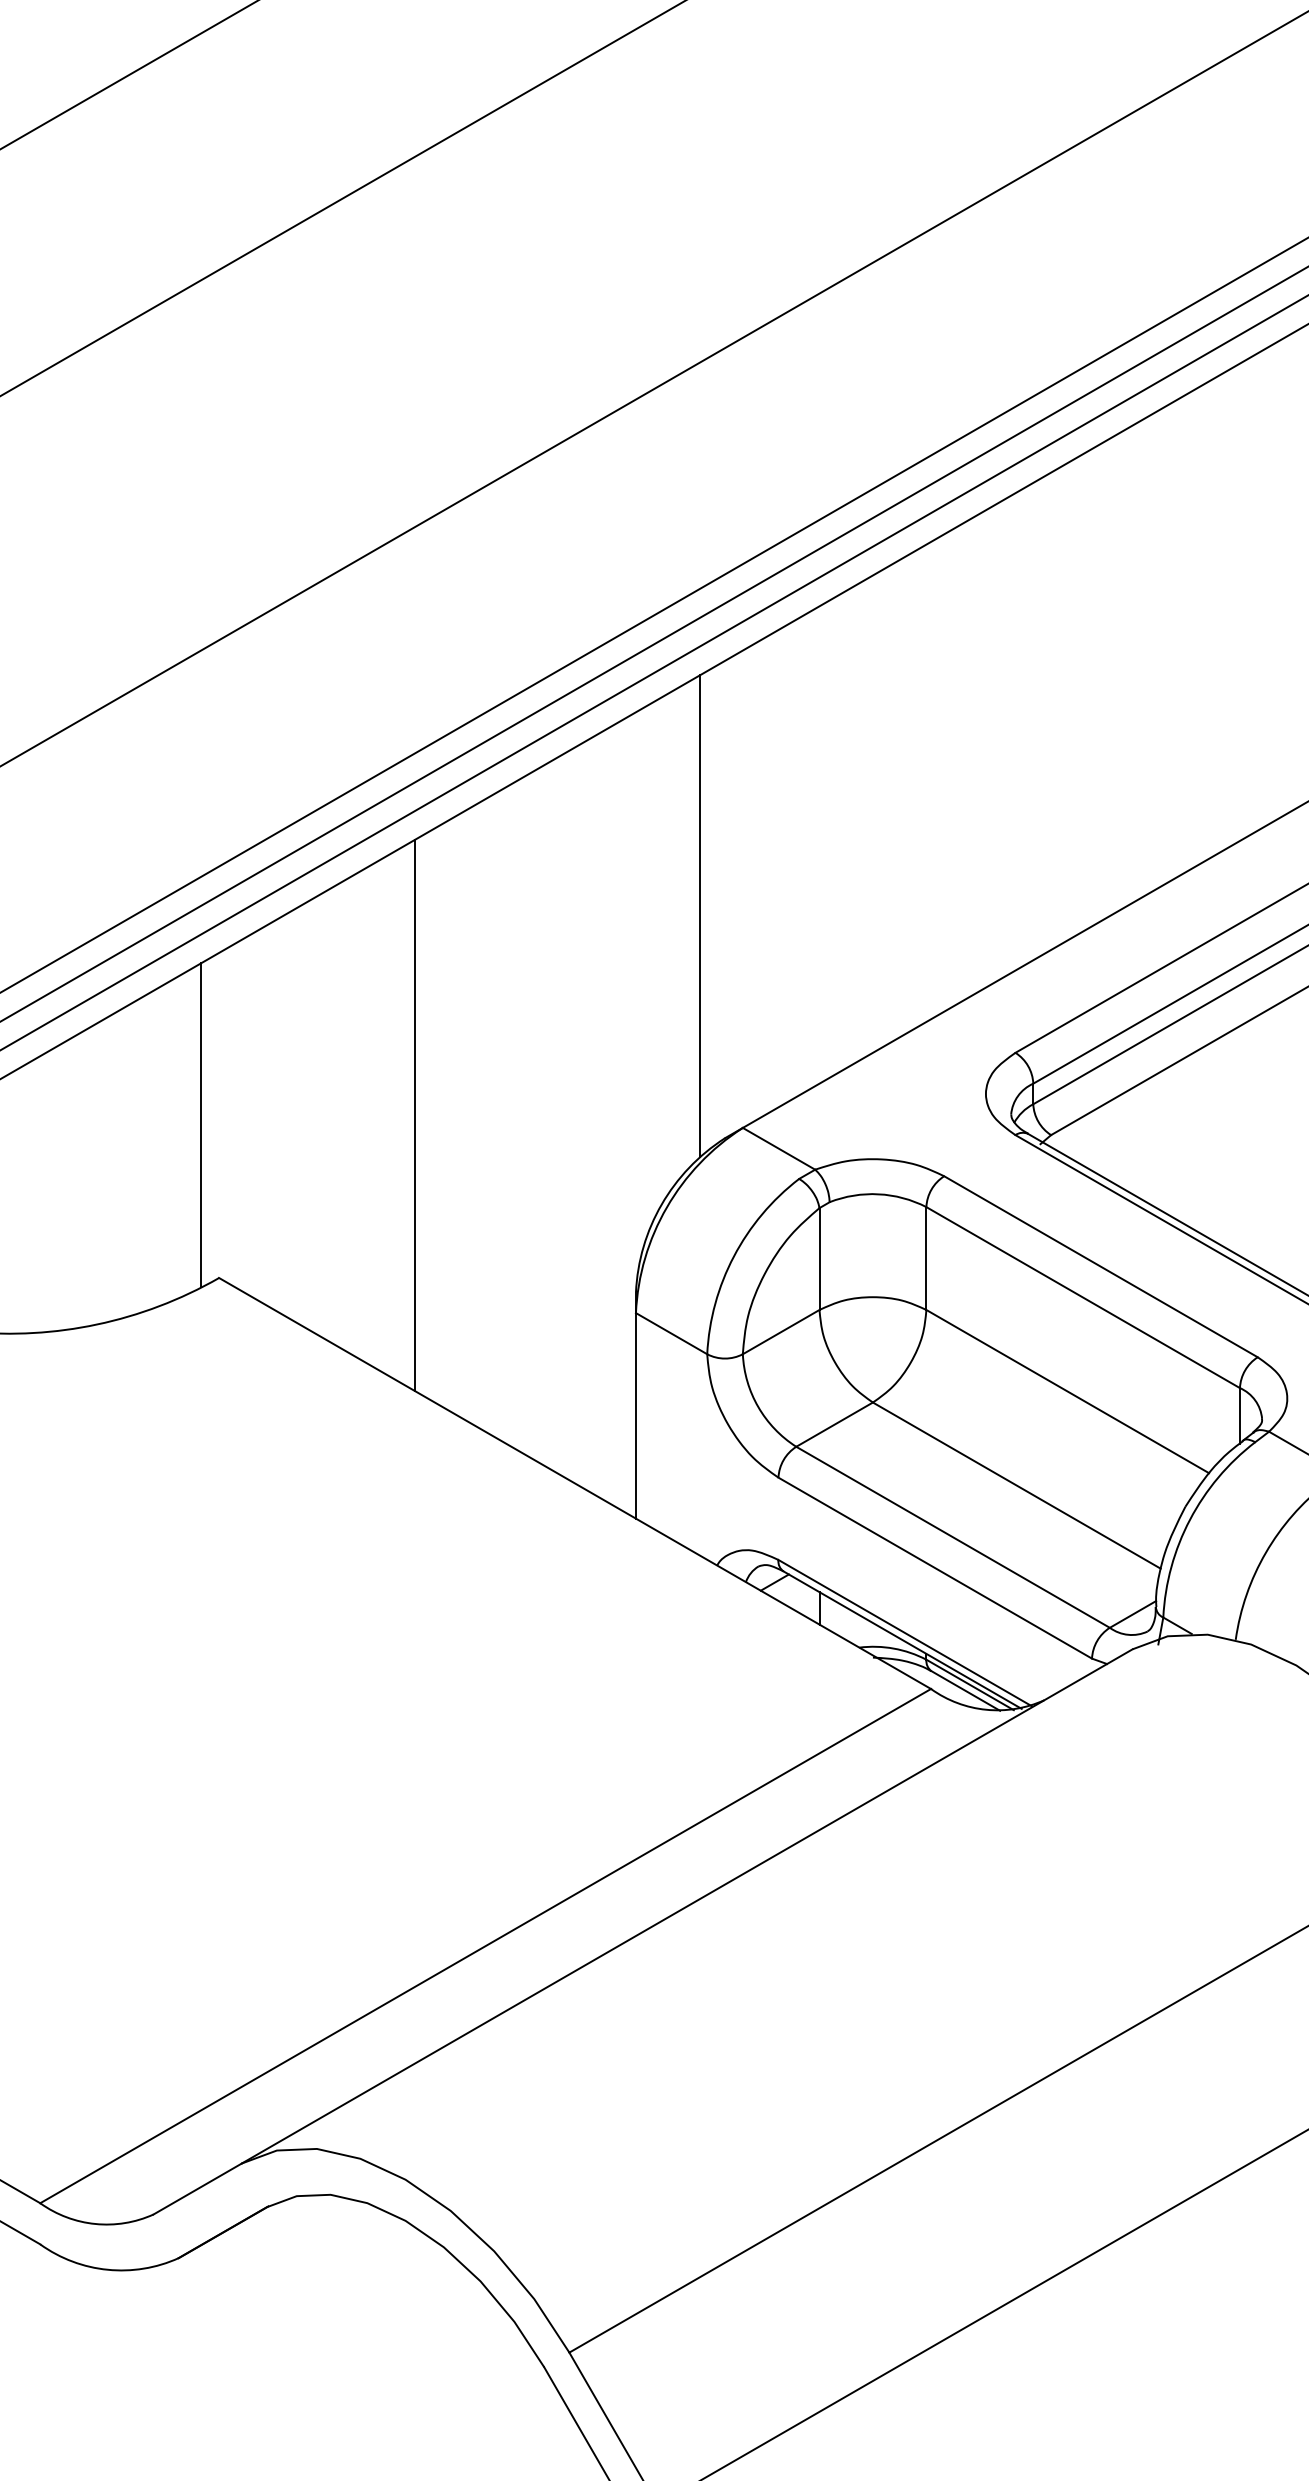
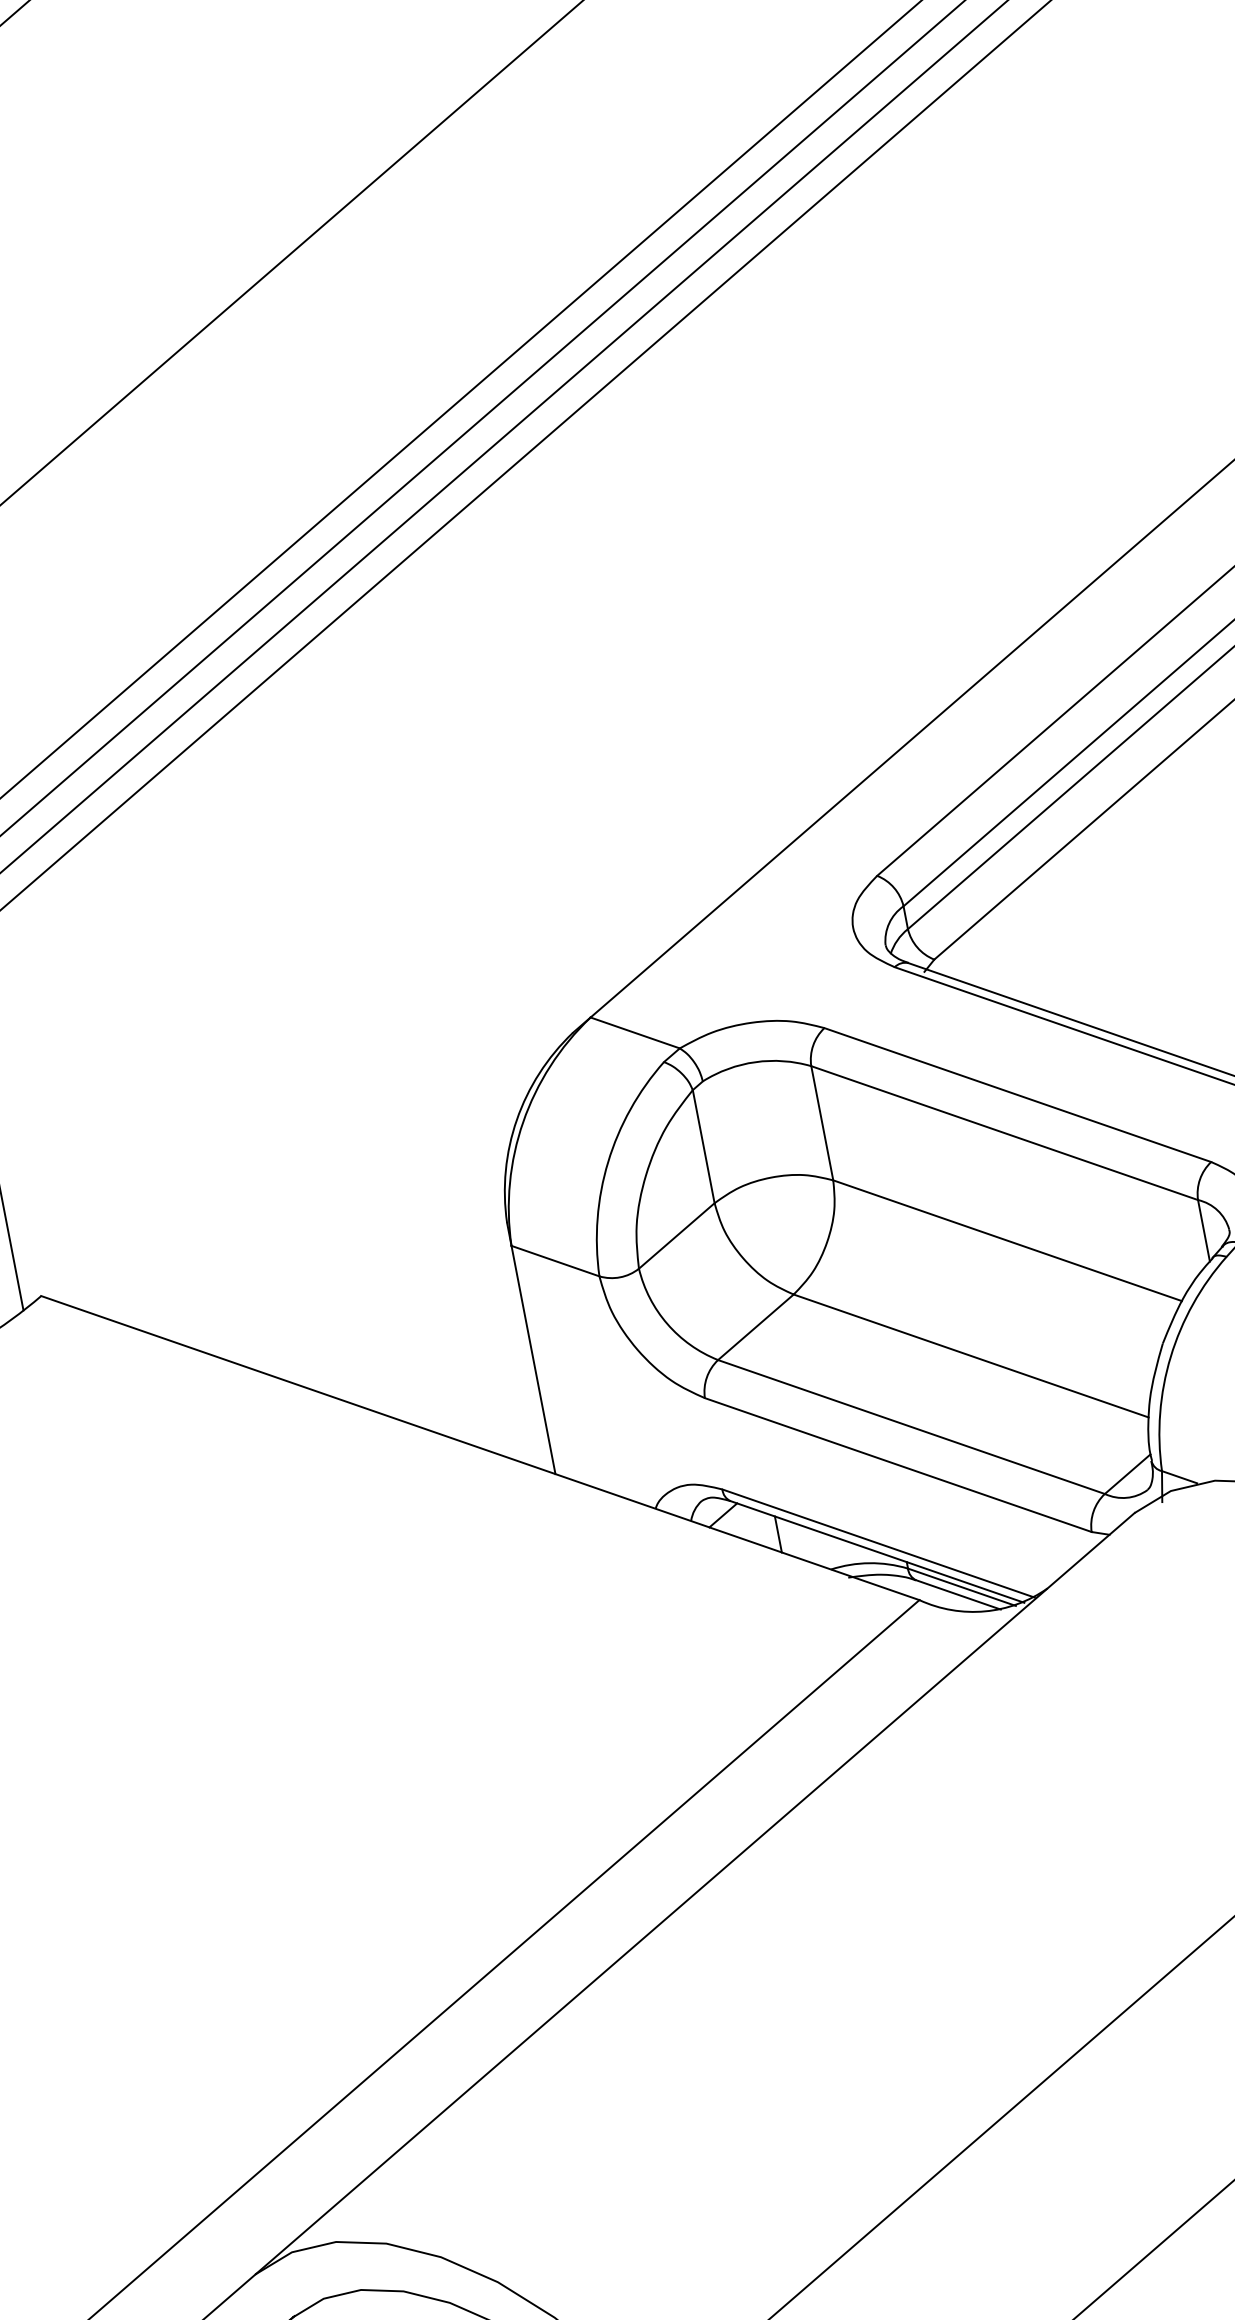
line: (700, 915) -> (498, 790), removed
line: (415, 1115) -> (224, 1073), removed

